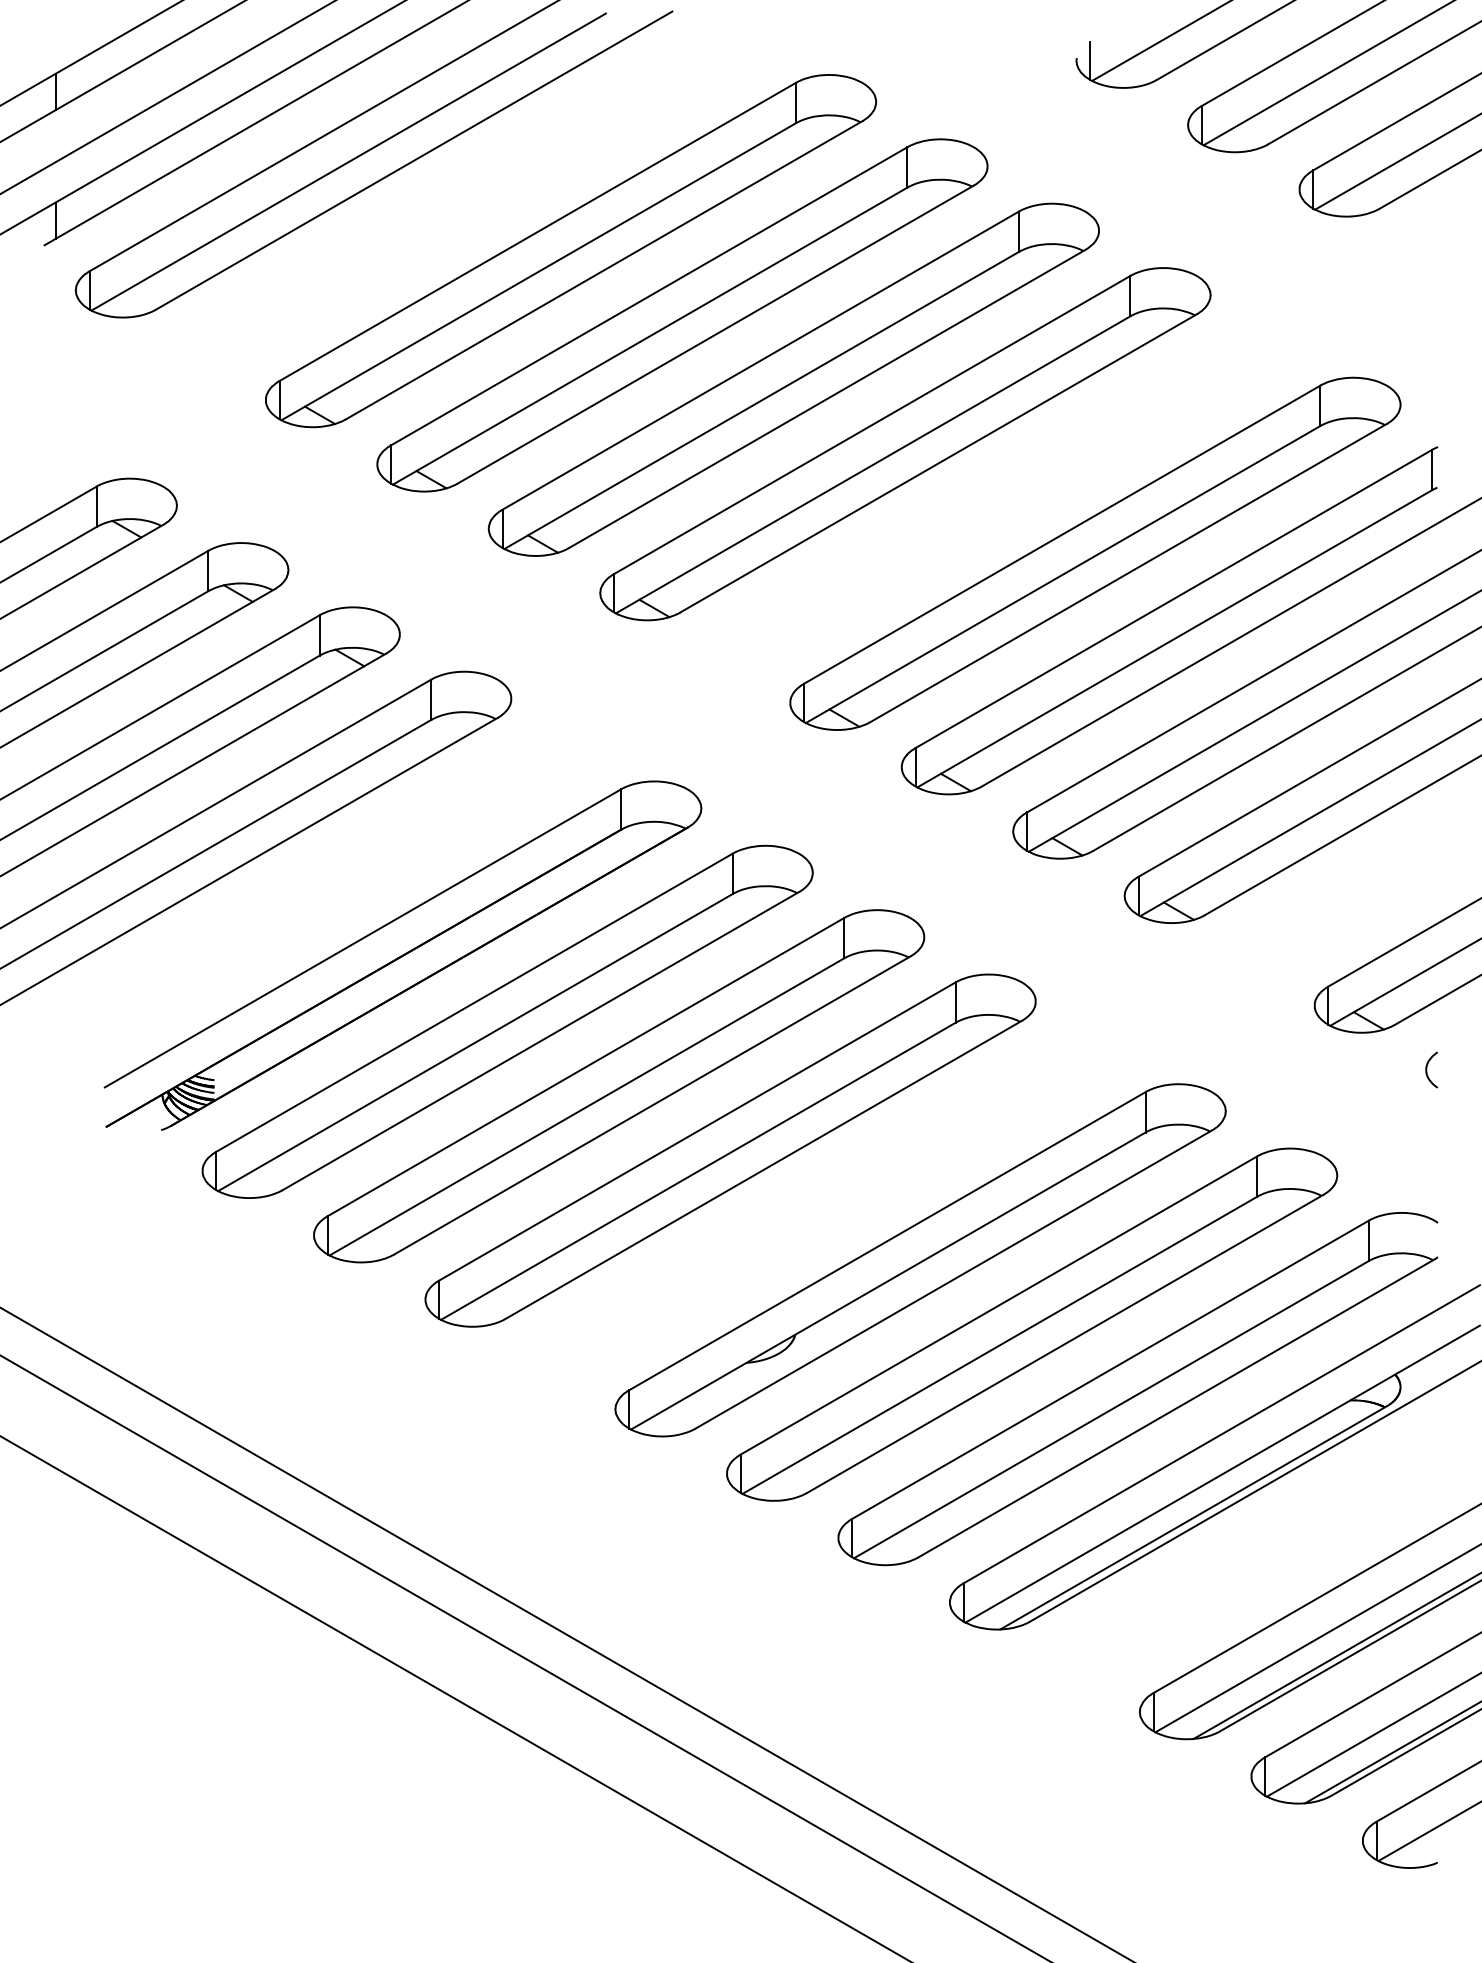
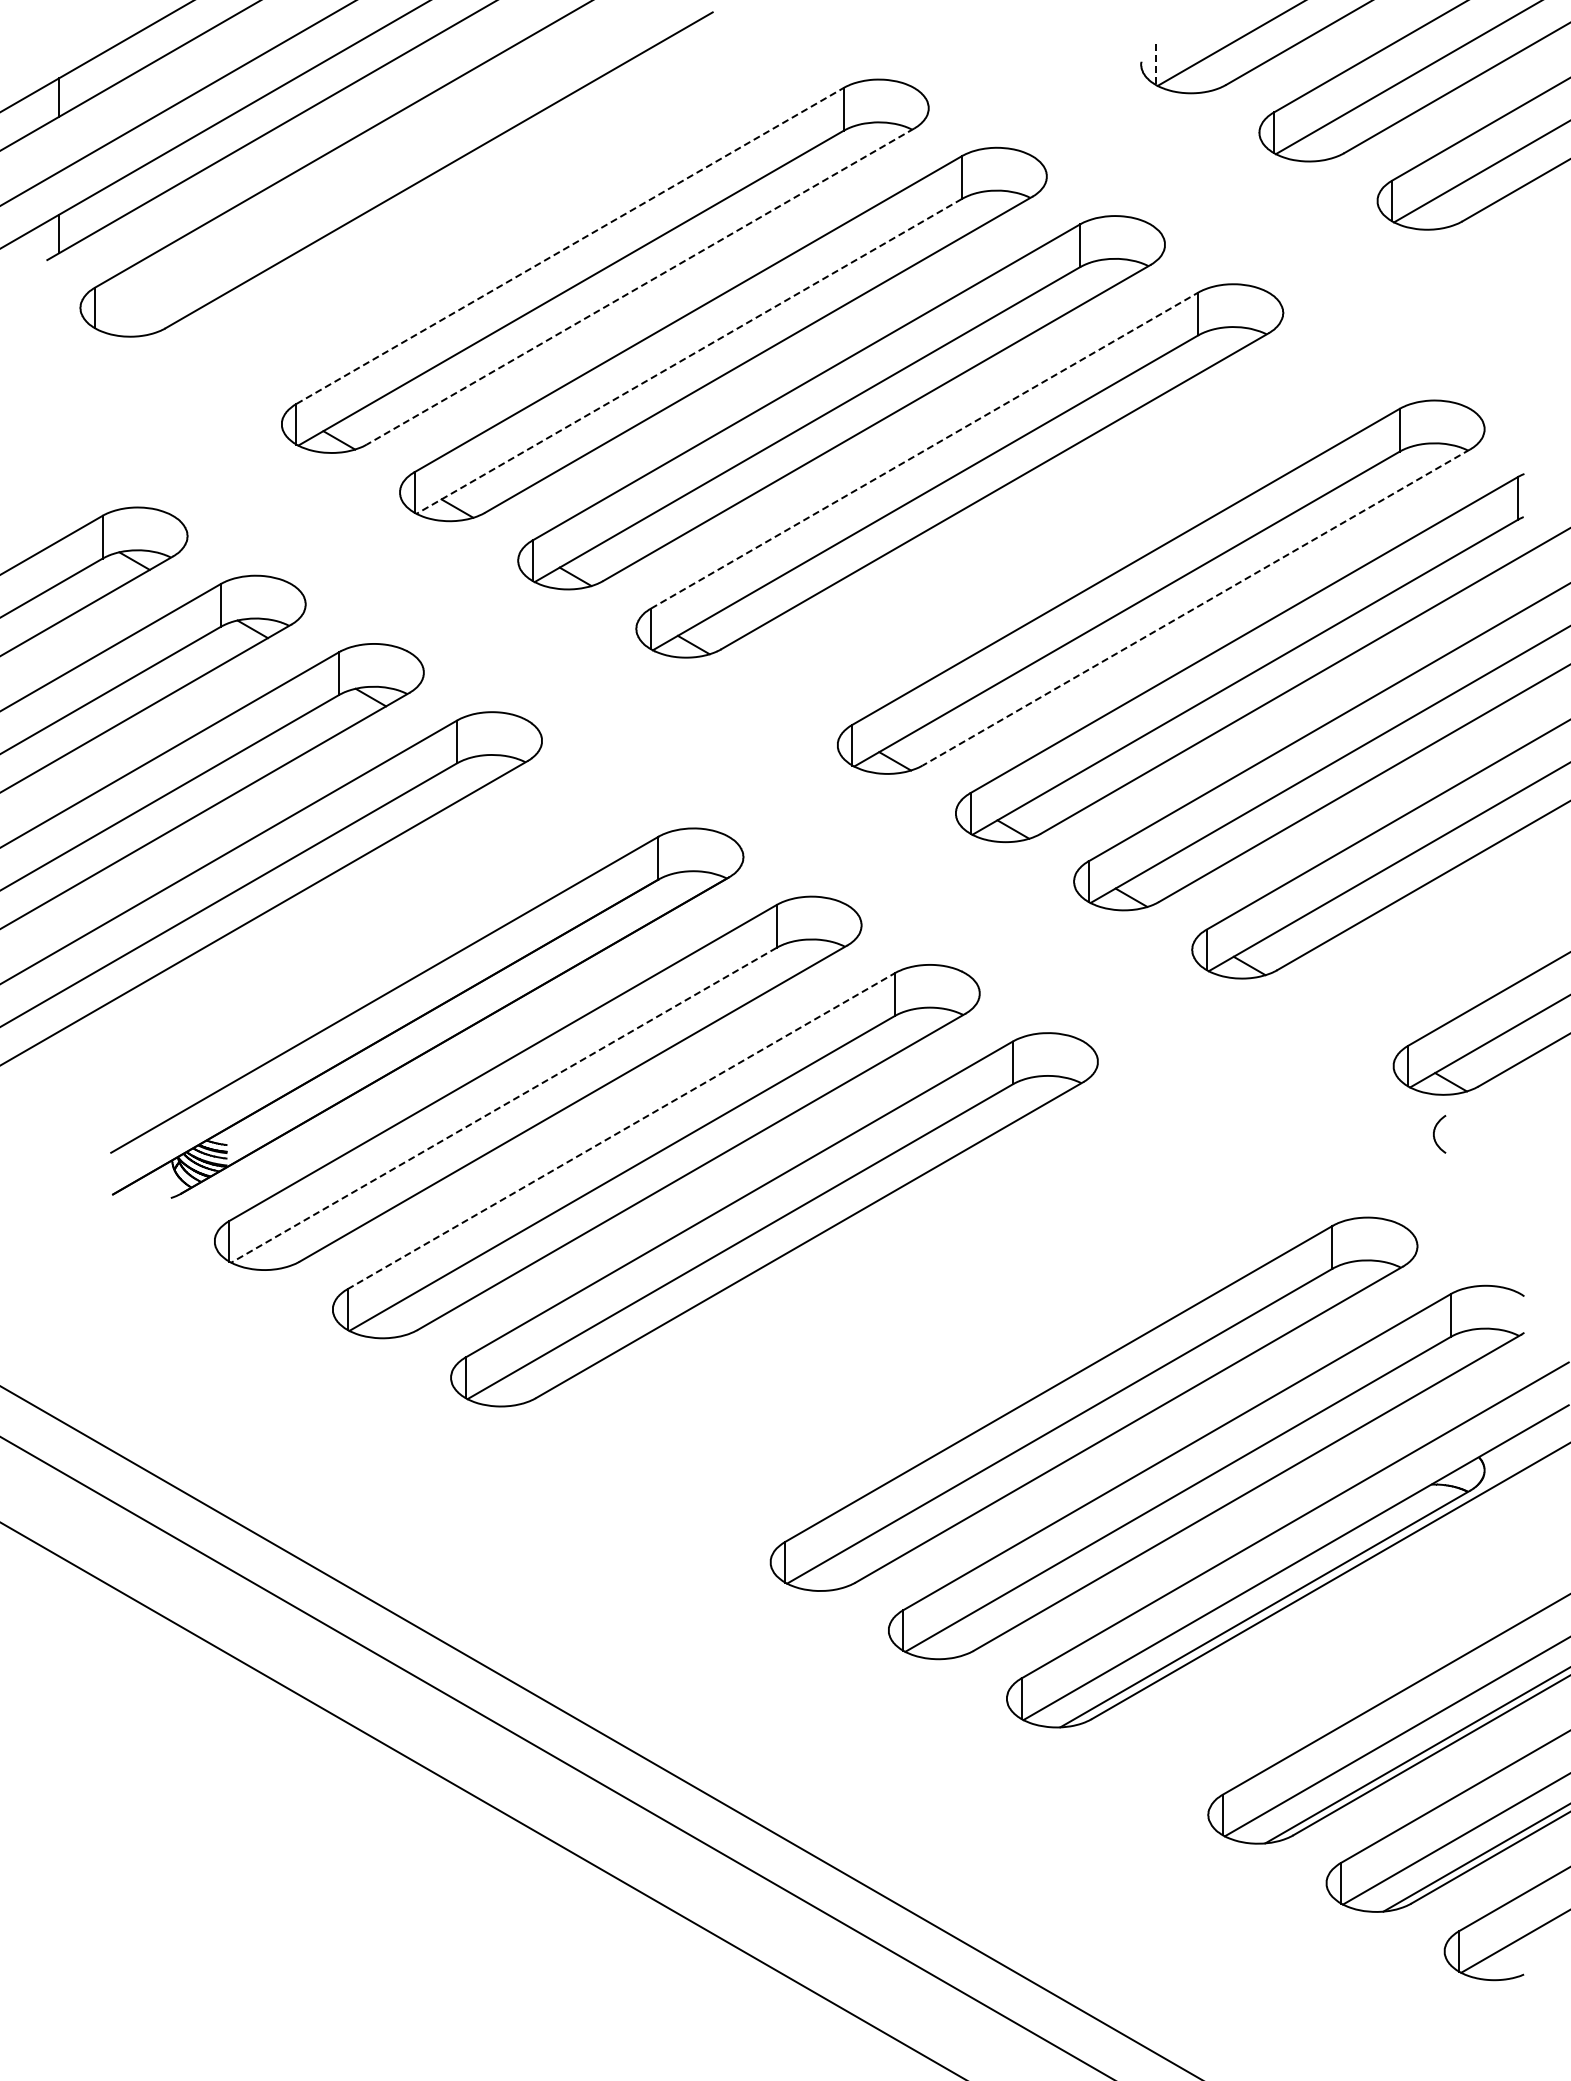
line: (1090, 61) -> (1155, 65), solid -> dashed
line: (348, 161) -> (369, 171), removed
line: (538, 231) -> (570, 245), solid -> dashed
line: (604, 270) -> (640, 286), solid -> dashed
line: (650, 336) -> (689, 356), solid -> dashed
line: (872, 424) -> (924, 450), solid -> dashed
line: (1128, 573) -> (1196, 607), solid -> dashed
line: (474, 1042) -> (503, 1105), solid -> dashed
line: (586, 1067) -> (621, 1131), solid -> dashed
curve: (1427, 1067) -> (1435, 1131), moved
part: (920, 1259) -> (975, 1335), removed

